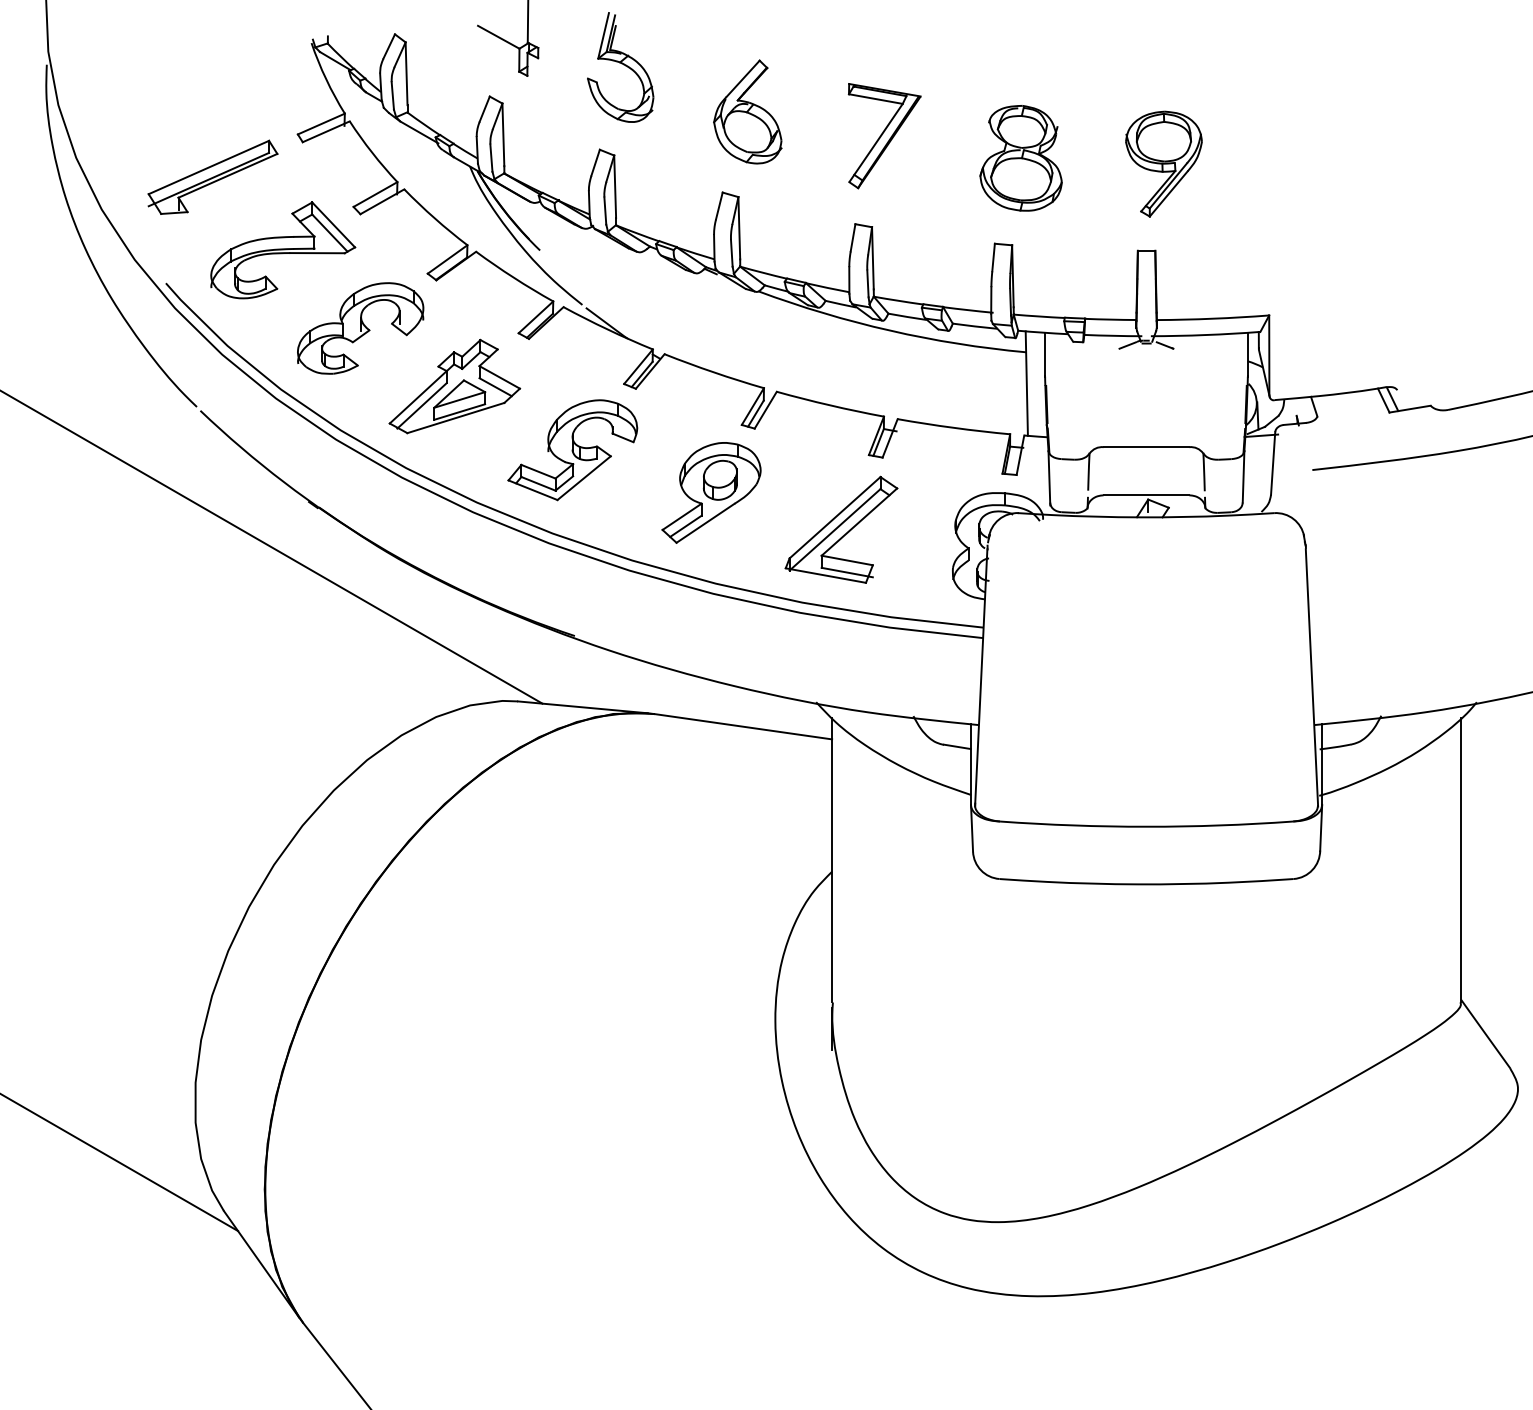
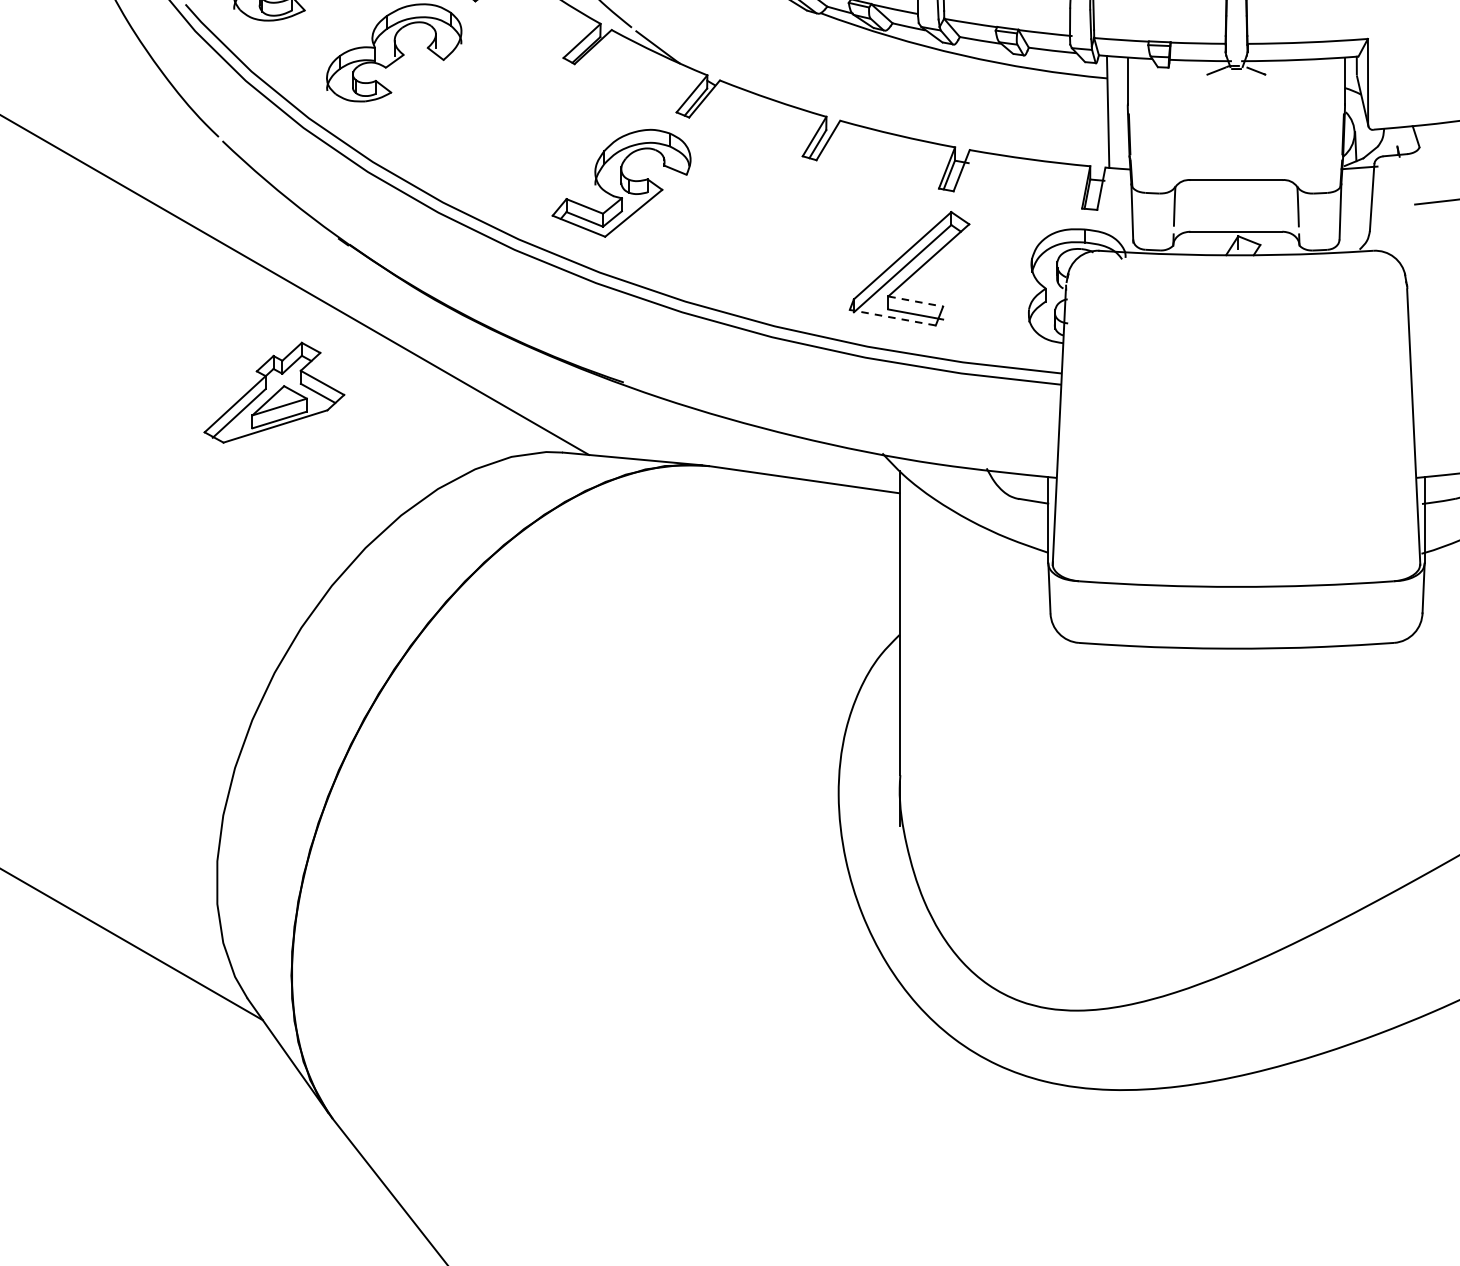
part: (454, 386) -> (274, 392), moved
part: (711, 492) -> (770, 228), removed
line: (847, 560) -> (915, 301), solid -> dashed
line: (825, 575) -> (892, 317), solid -> dashed

